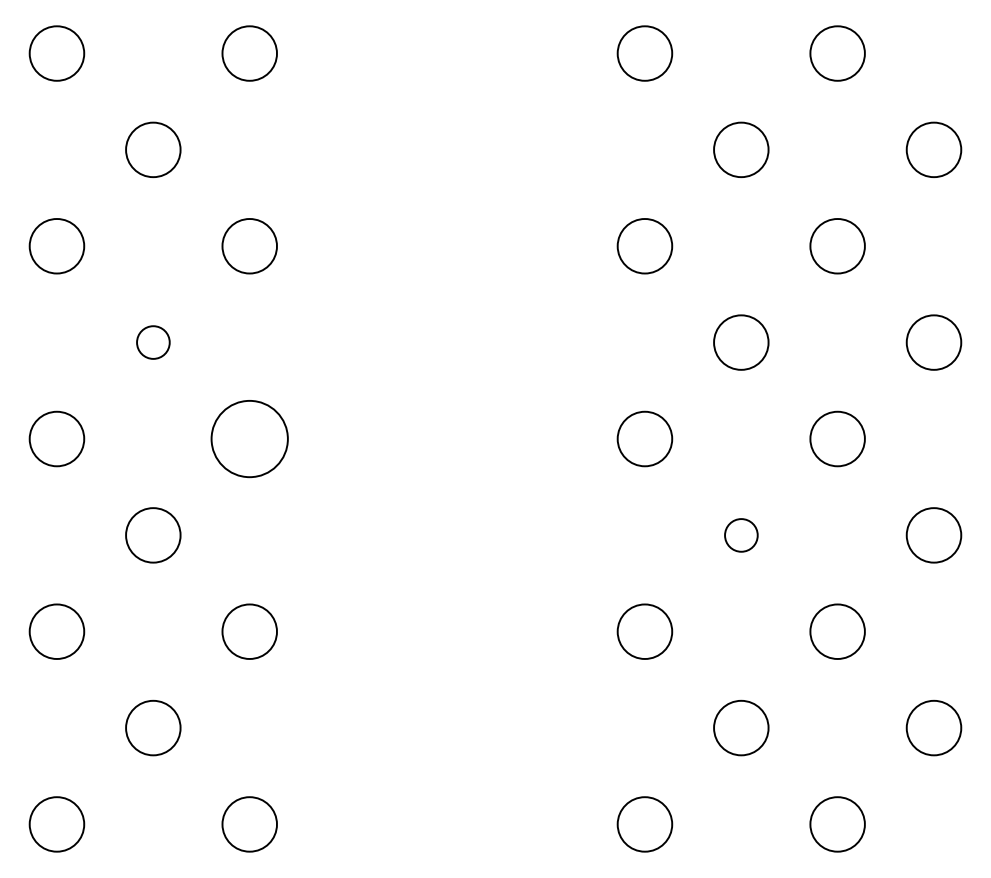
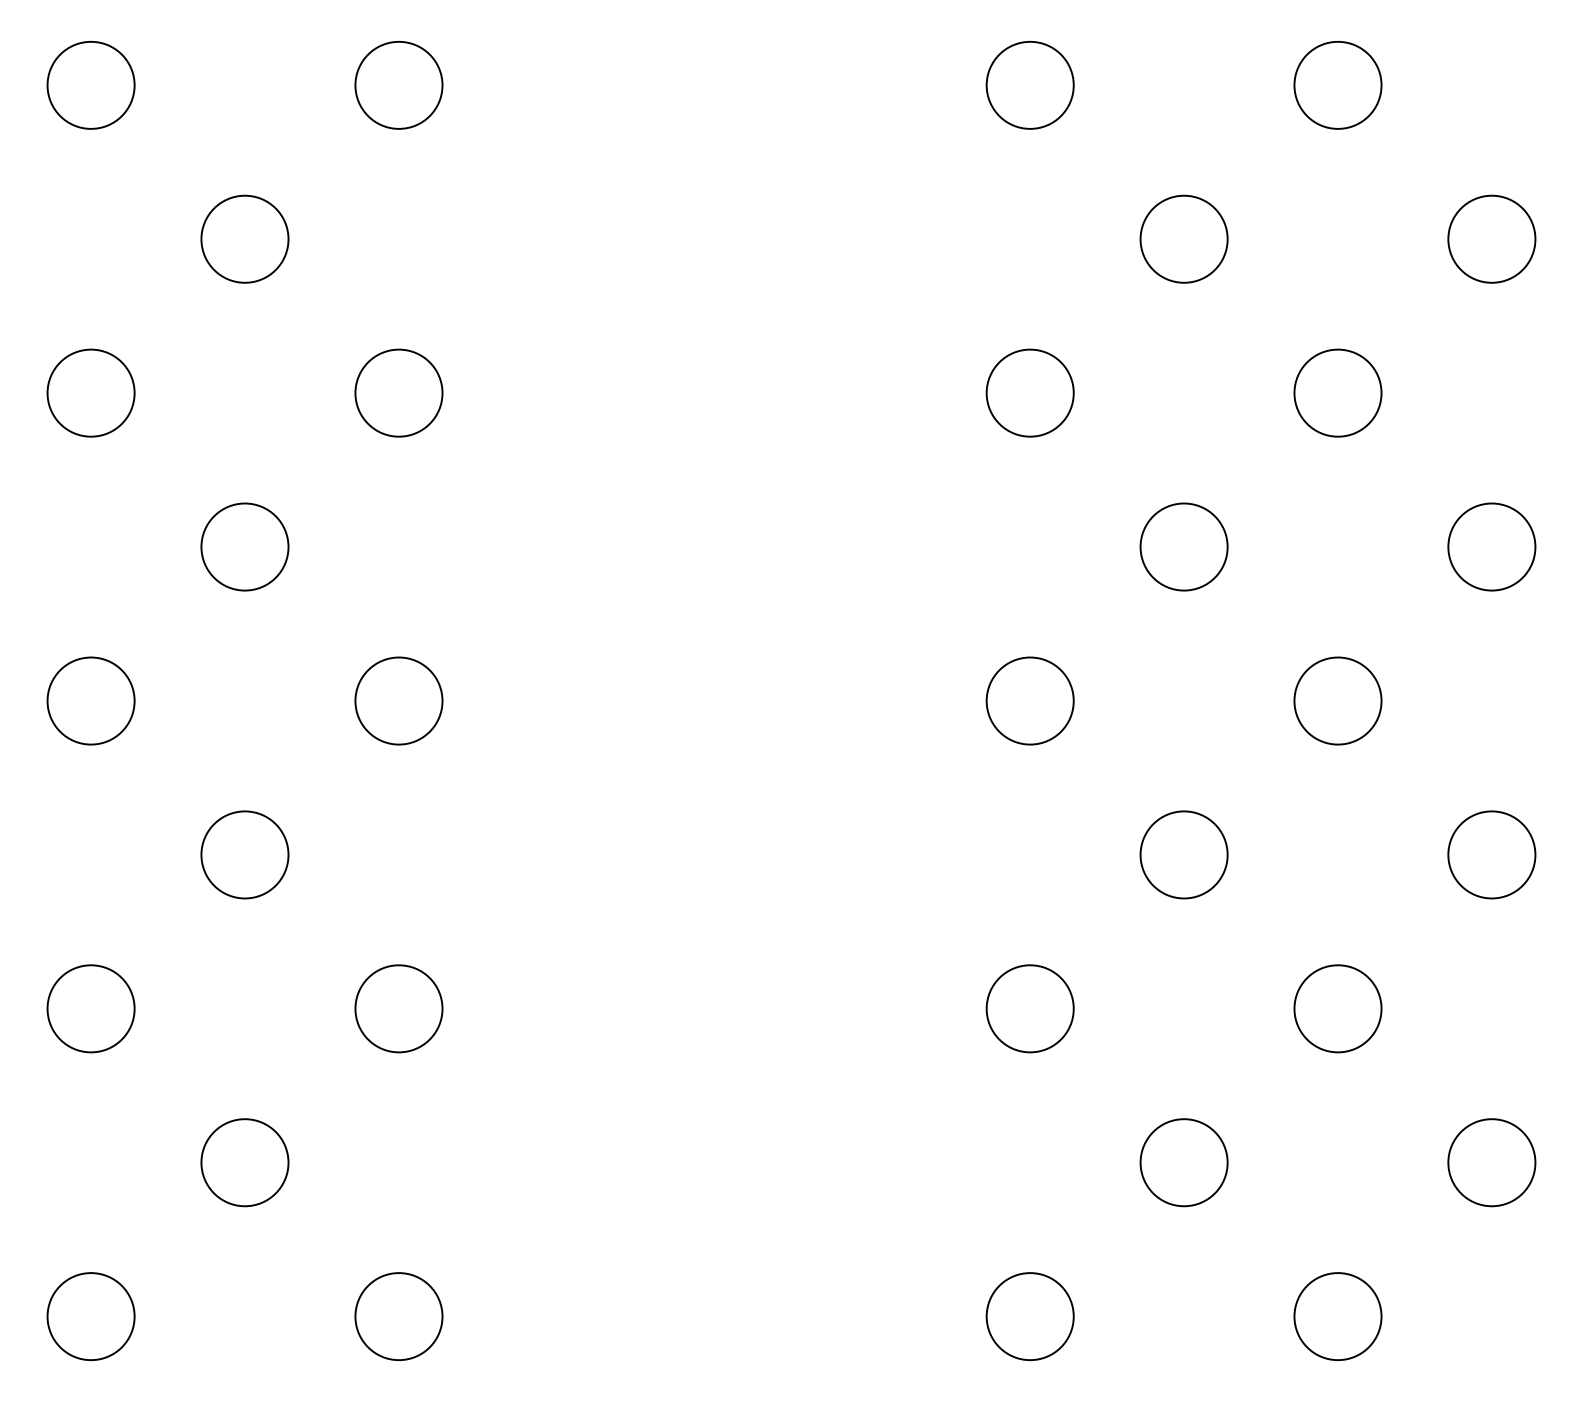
circle: (153, 342) -> (245, 546), size x1.67
circle: (249, 438) -> (398, 700), size x0.71
circle: (741, 535) -> (1184, 855), size x1.67

